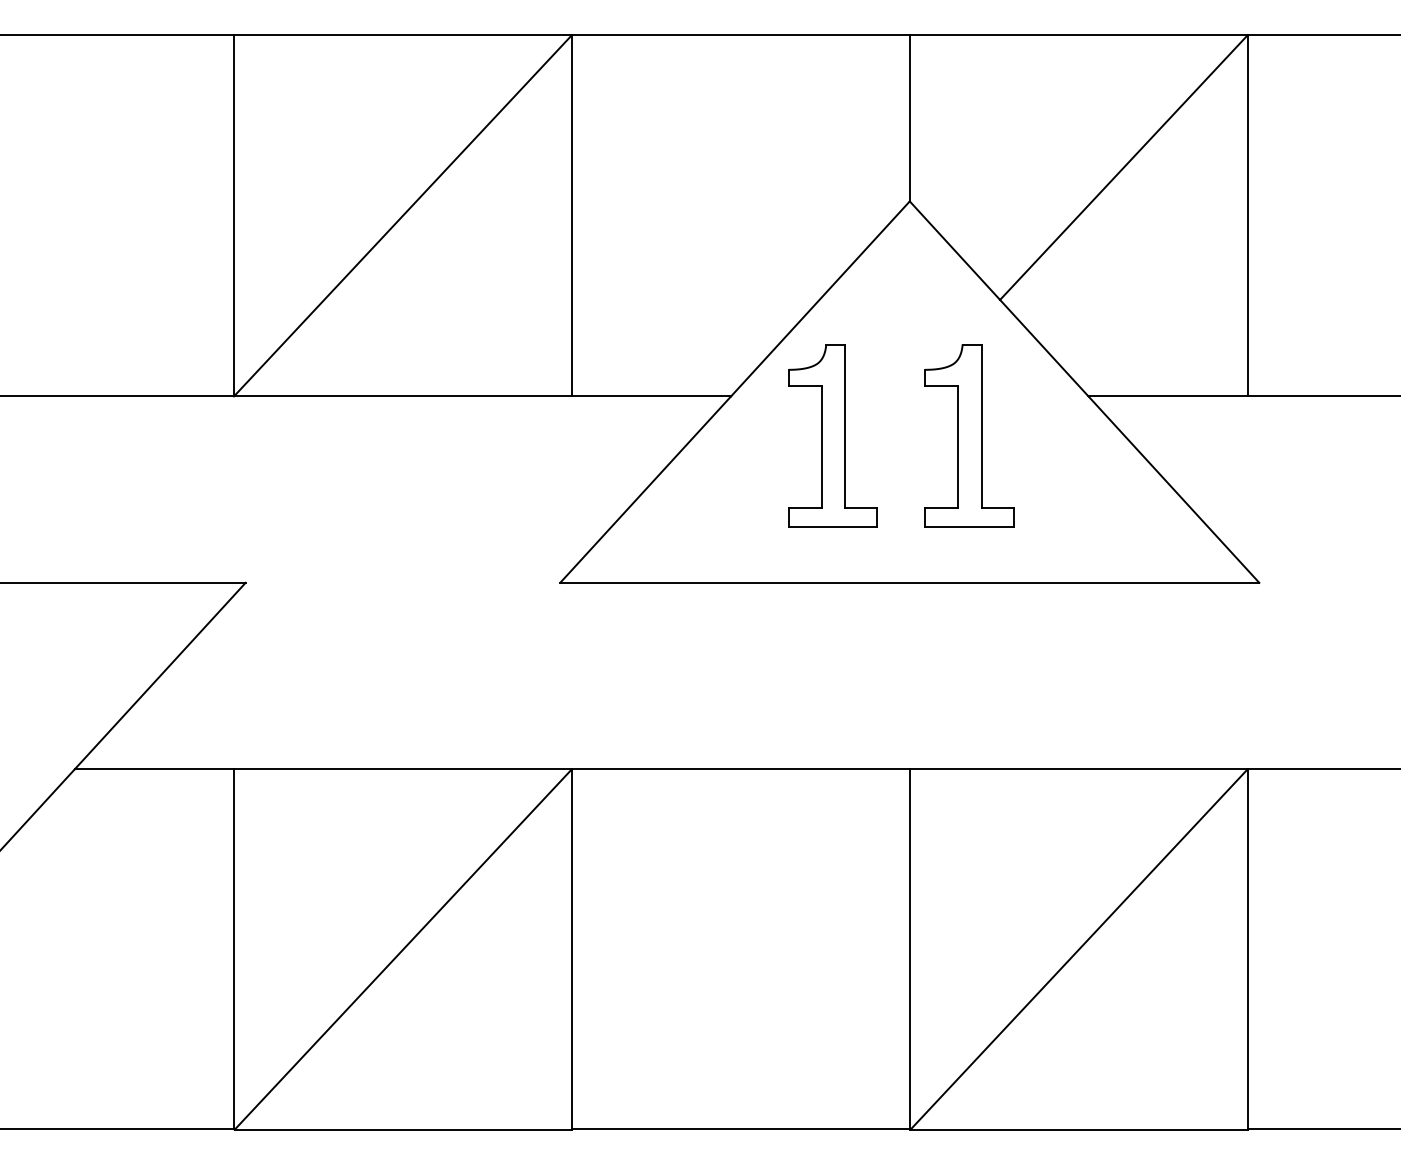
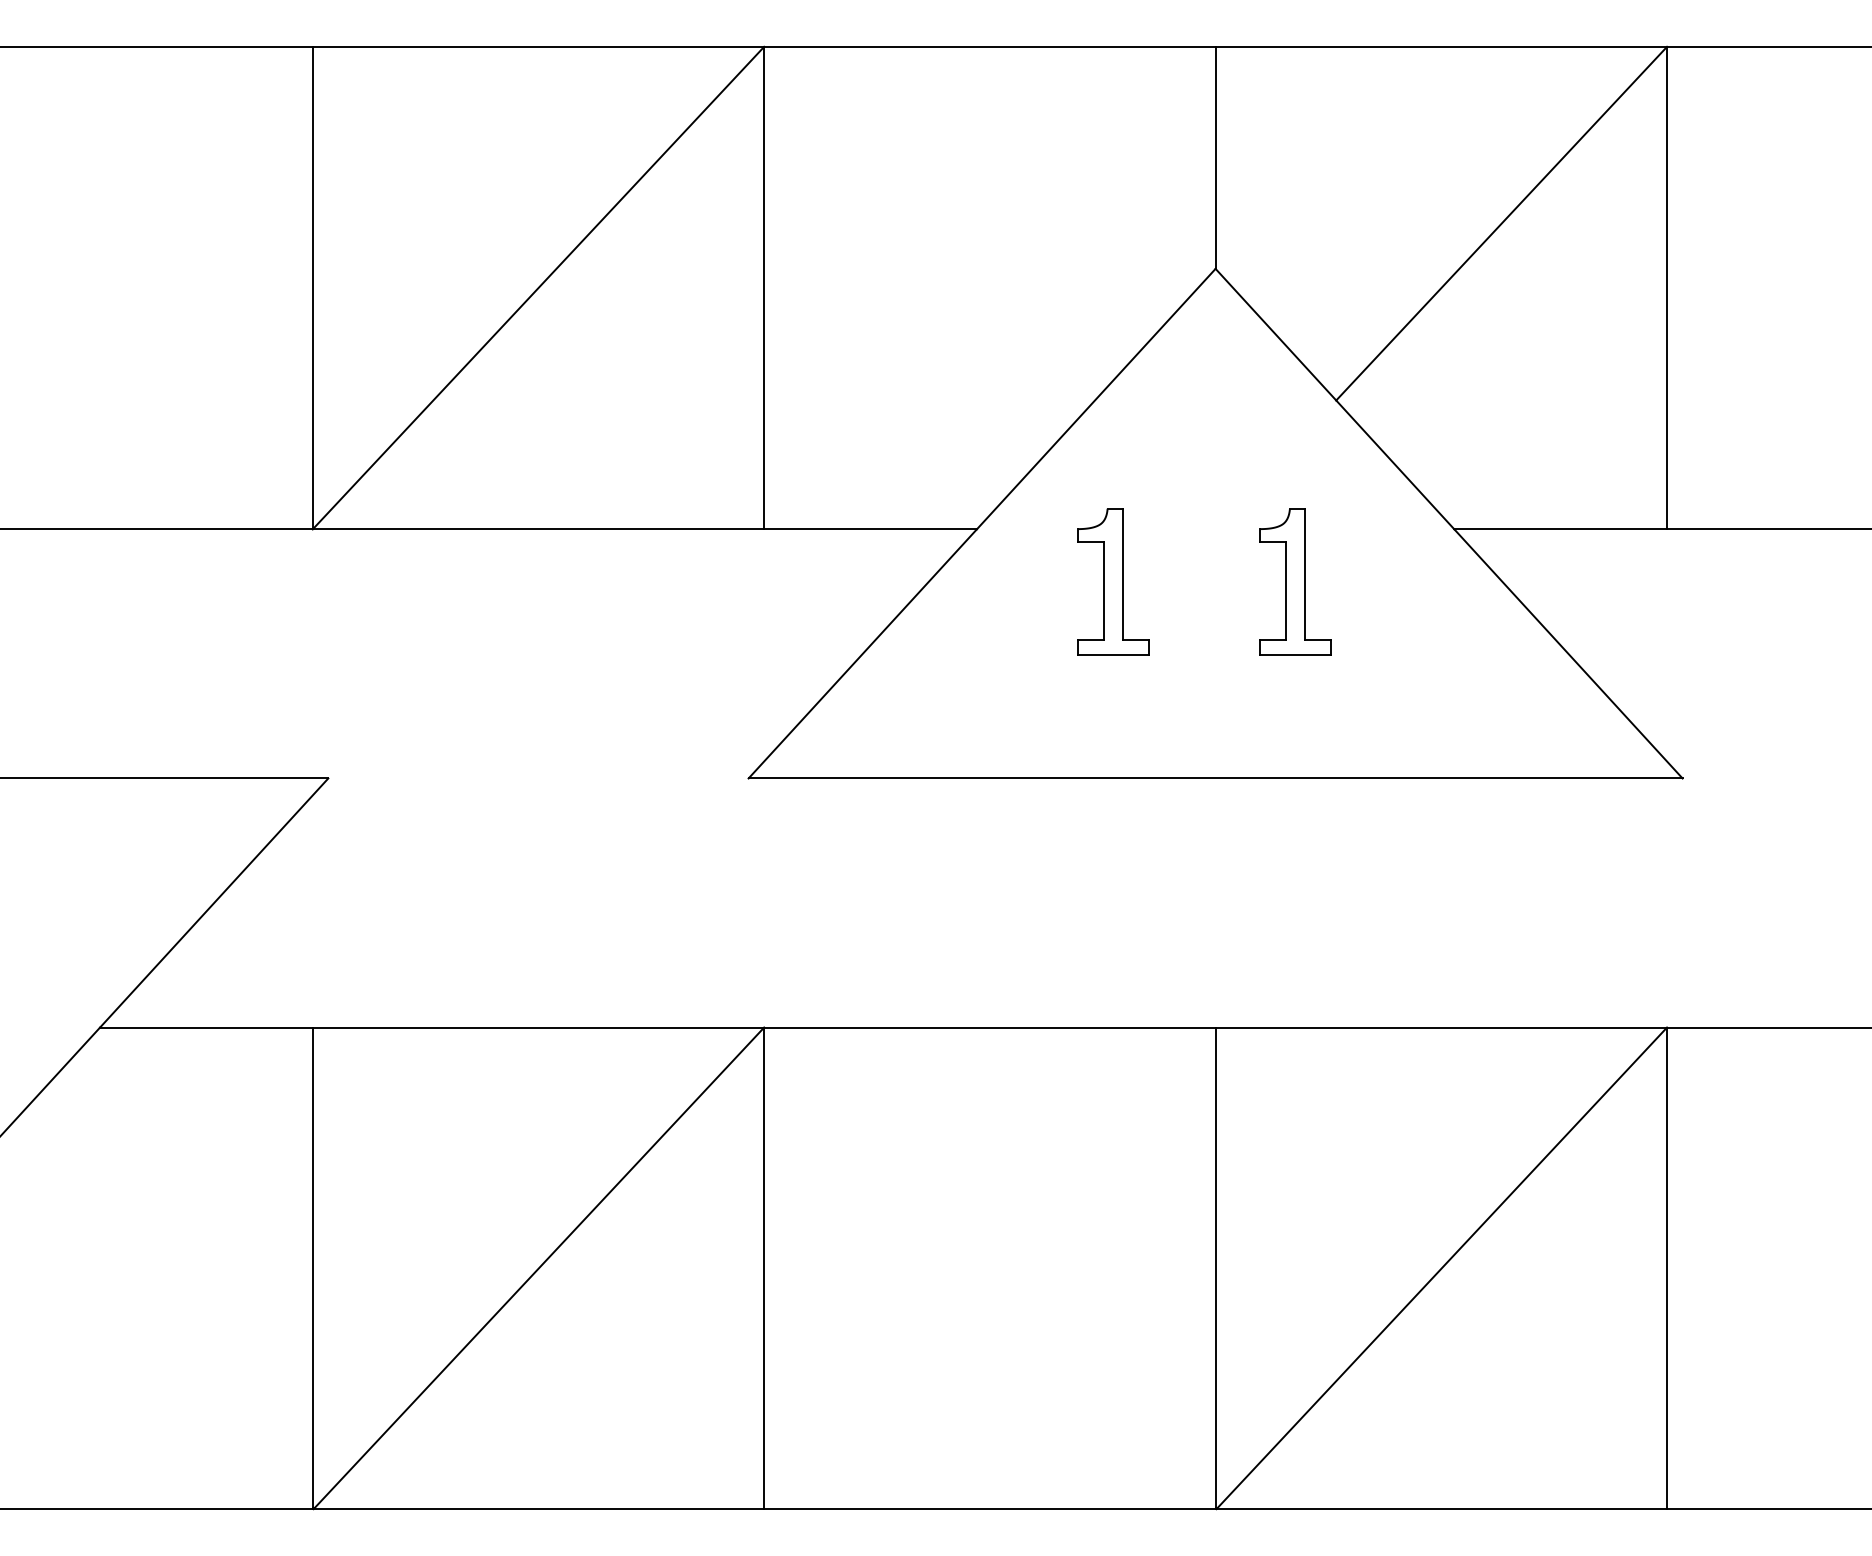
part: (832, 435) -> (1112, 581), size x0.6
part: (969, 435) -> (1295, 581), size x0.6

